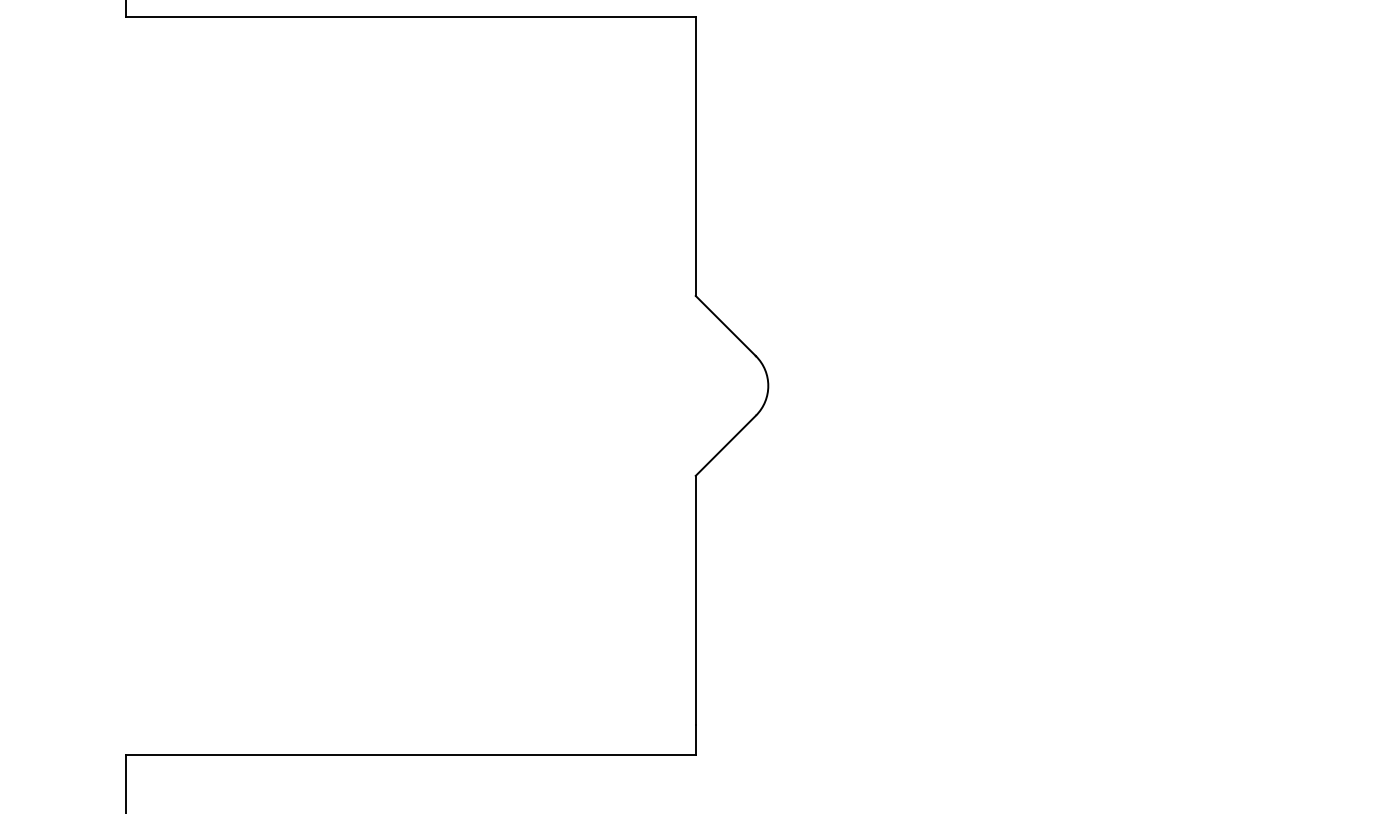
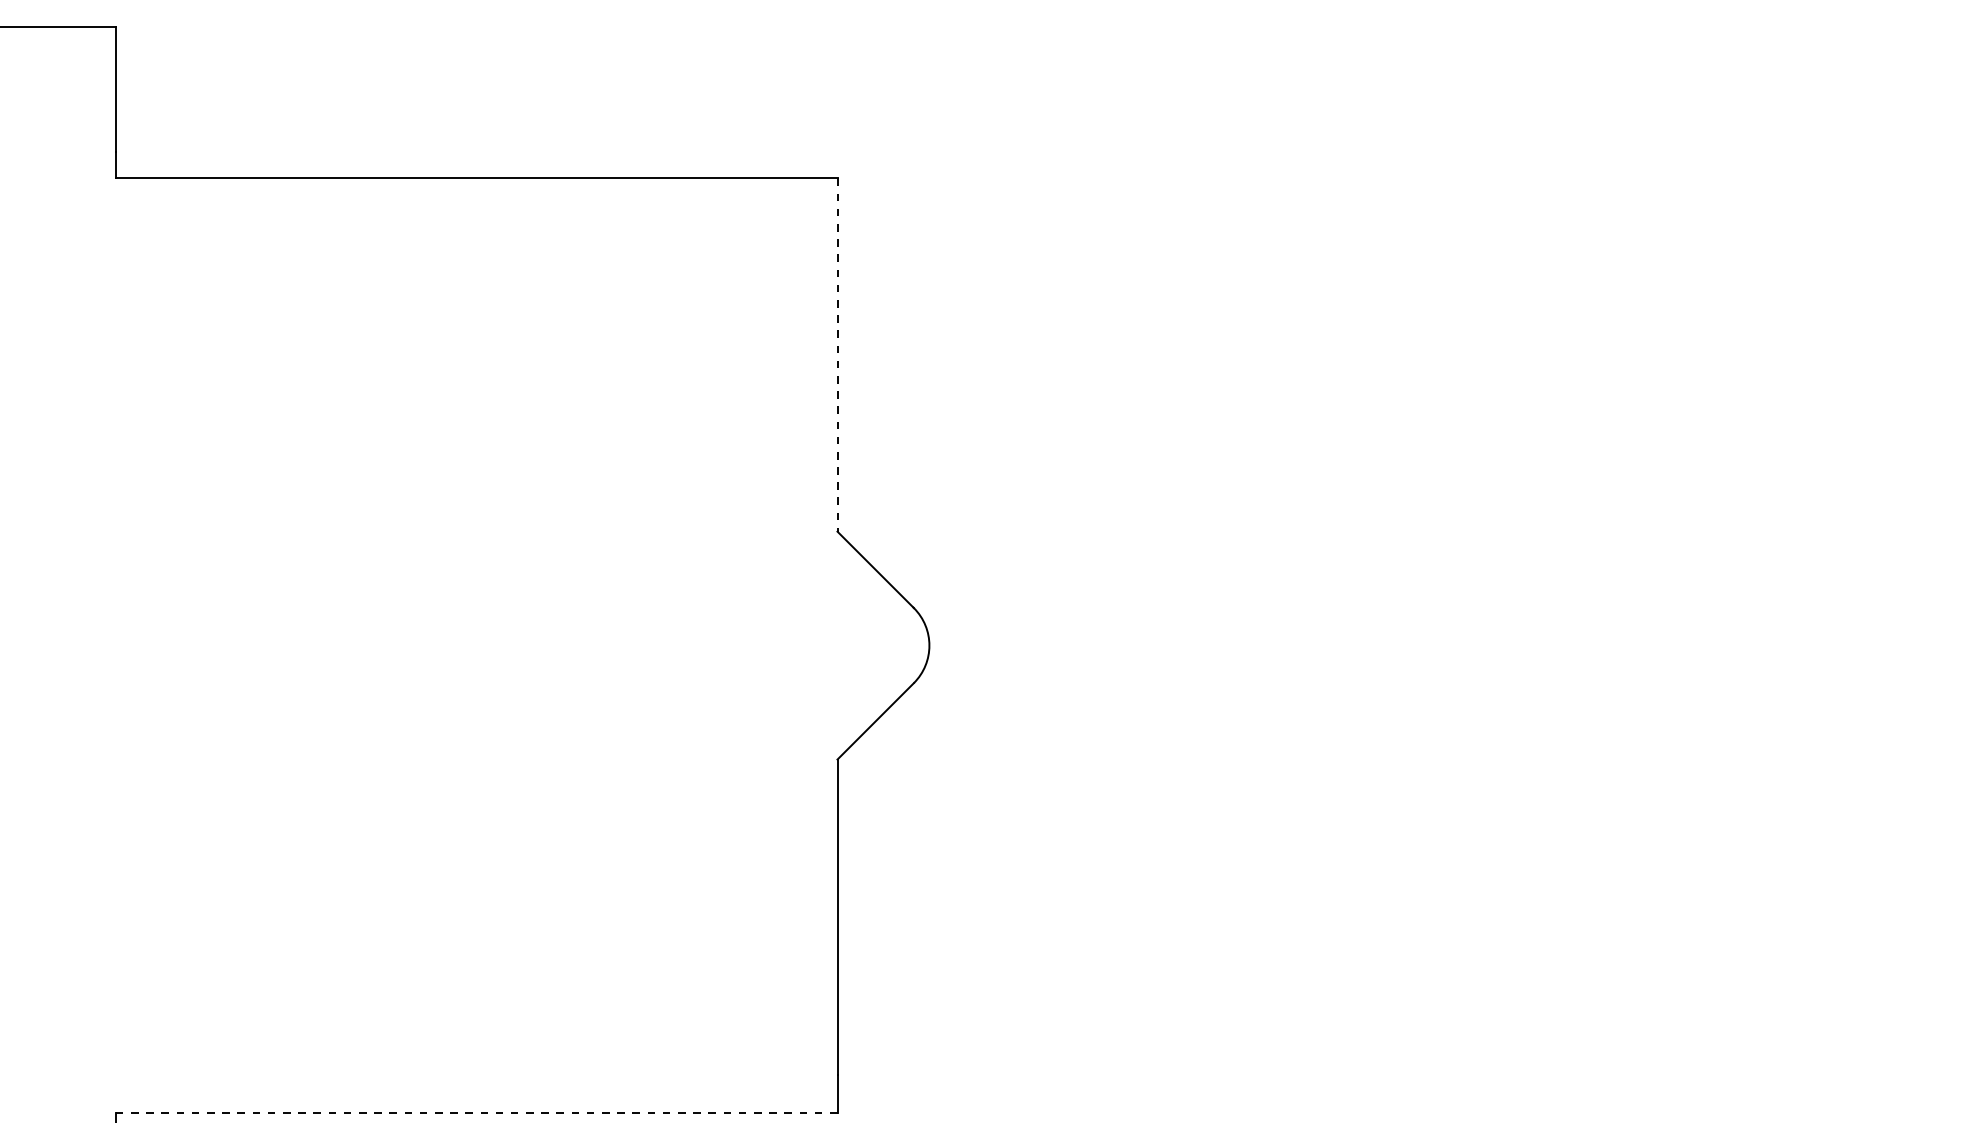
line: (695, 156) -> (837, 355), solid -> dashed
line: (410, 754) -> (476, 1112), solid -> dashed

